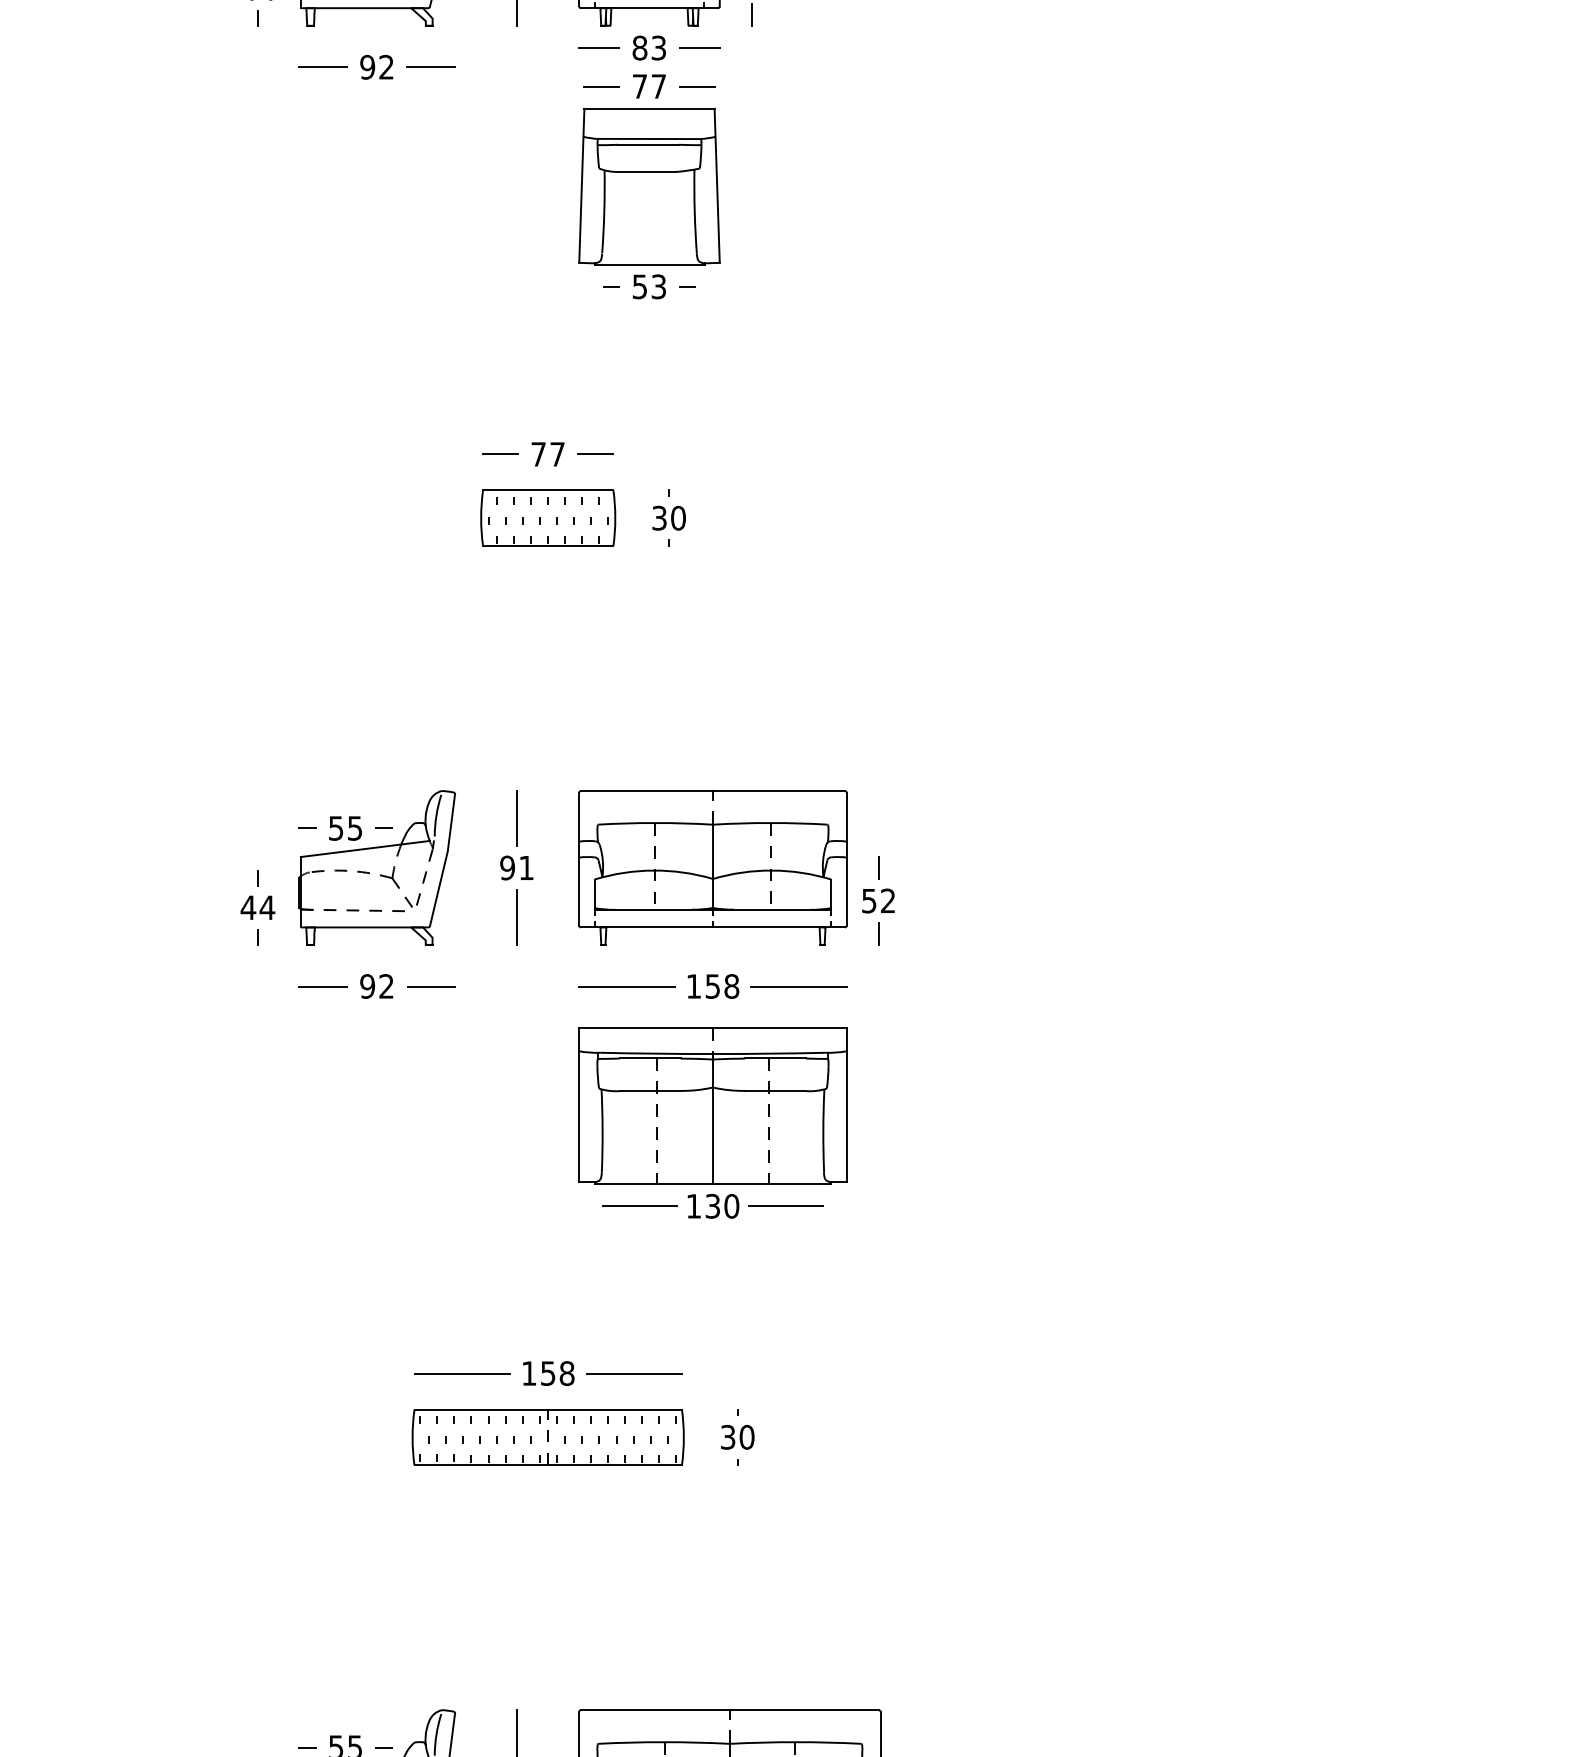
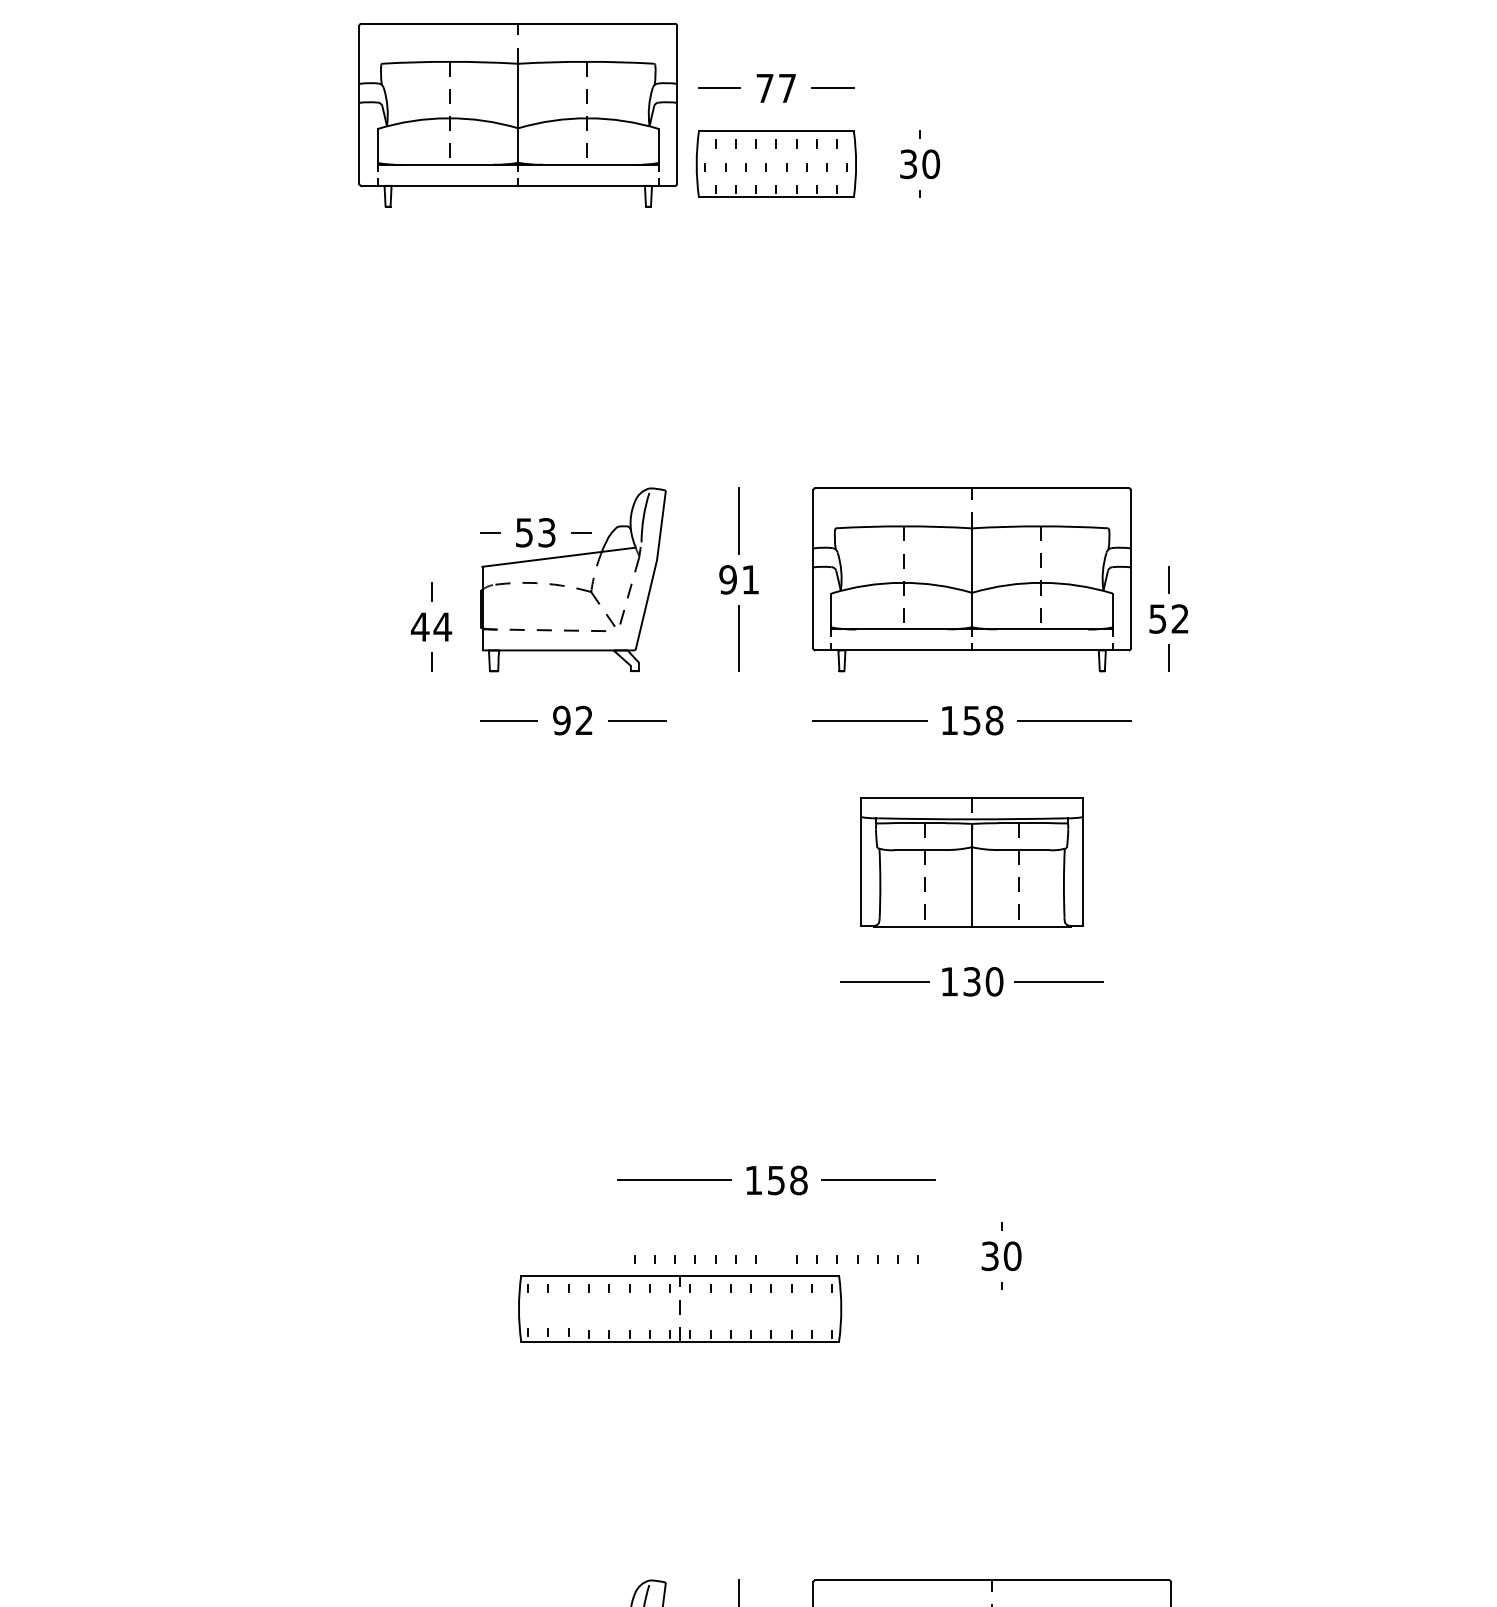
part: (330, 476) -> (517, 114), added
text: (355, 828) -> (547, 532), 55 -> 53
part: (712, 1105) -> (971, 861), size x0.7
part: (547, 1437) -> (679, 1308), moved

